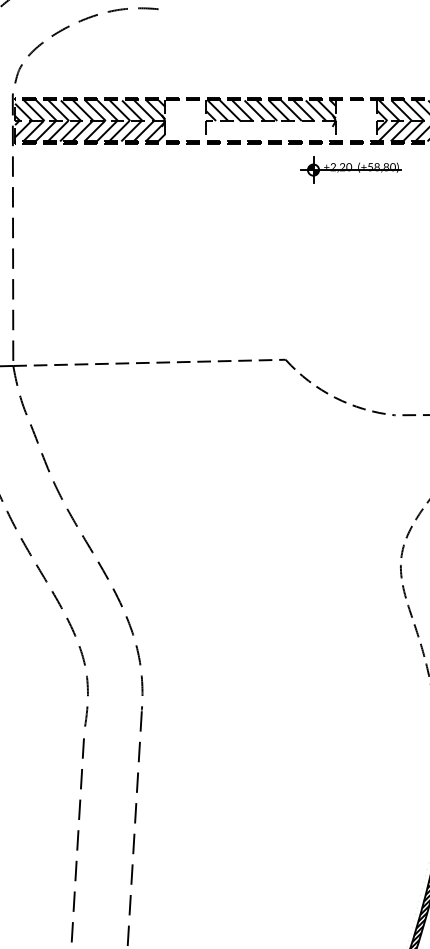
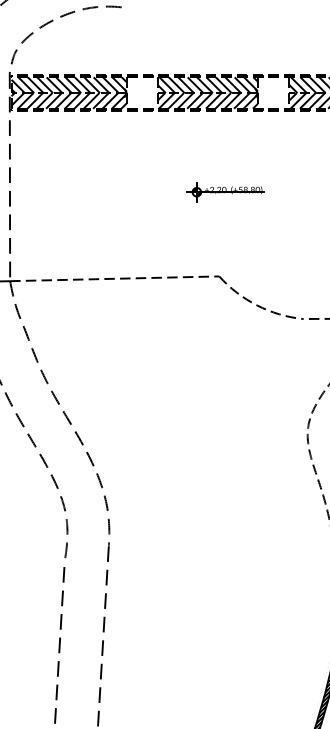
hatch: (270, 130) -> (207, 100), added
part: (350, 169) -> (225, 191), moved

